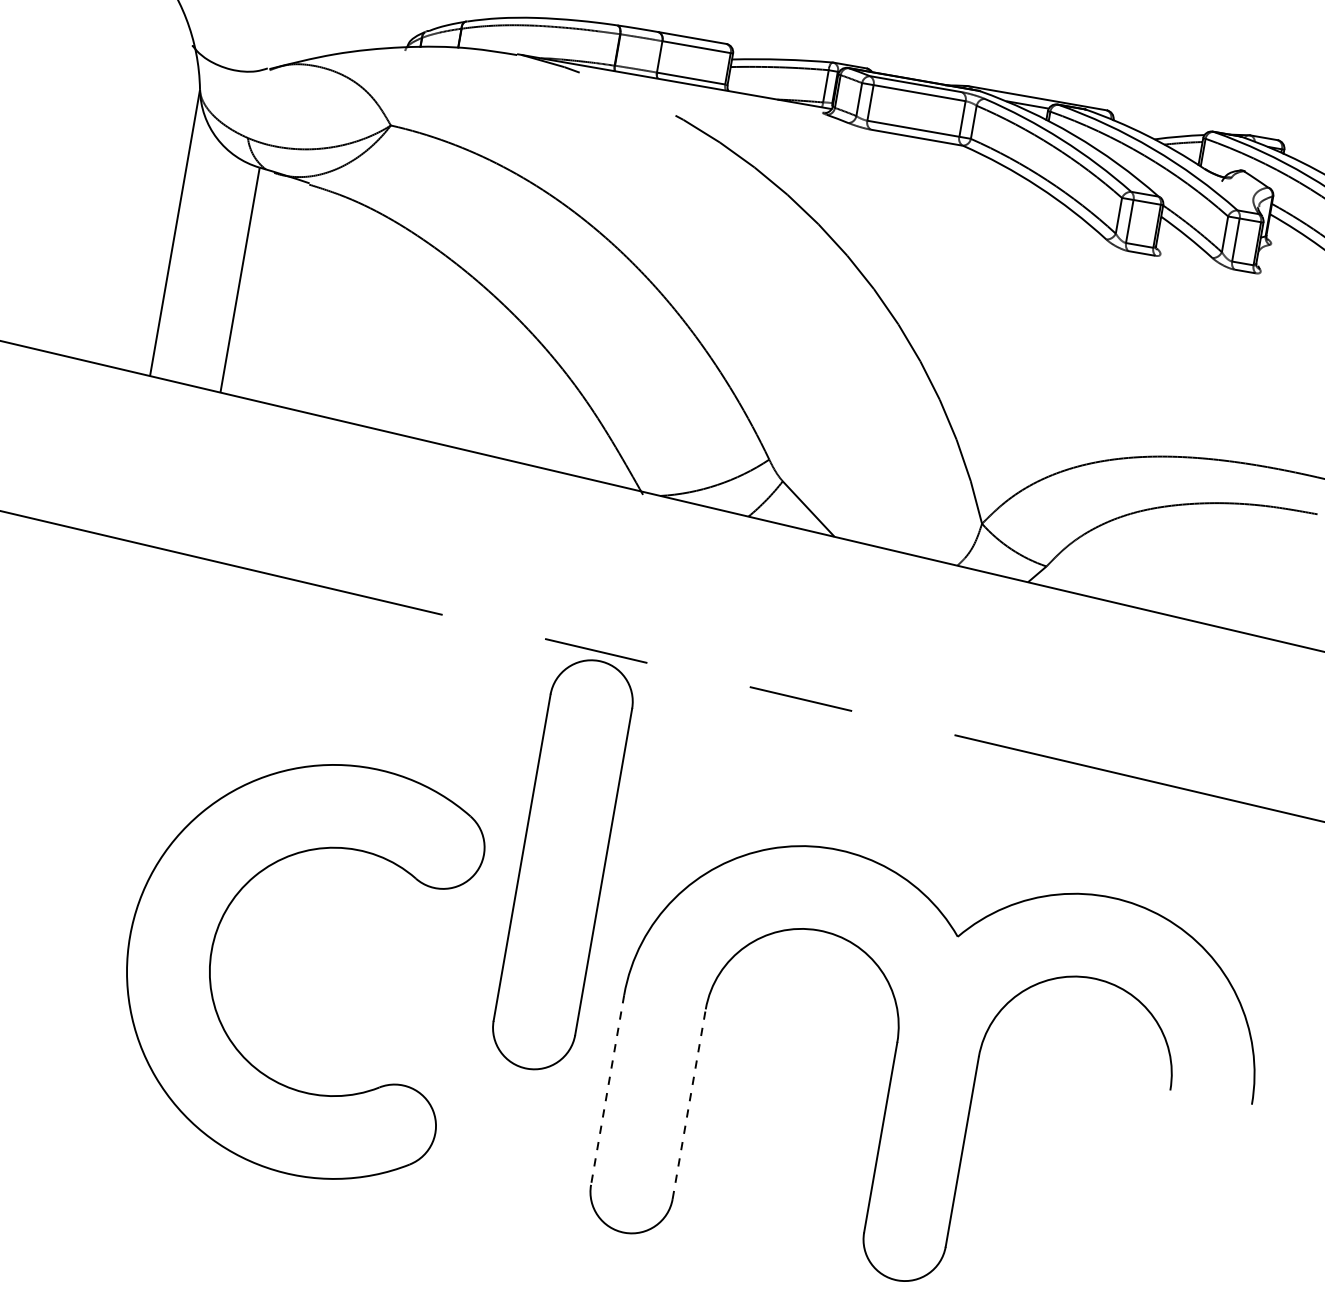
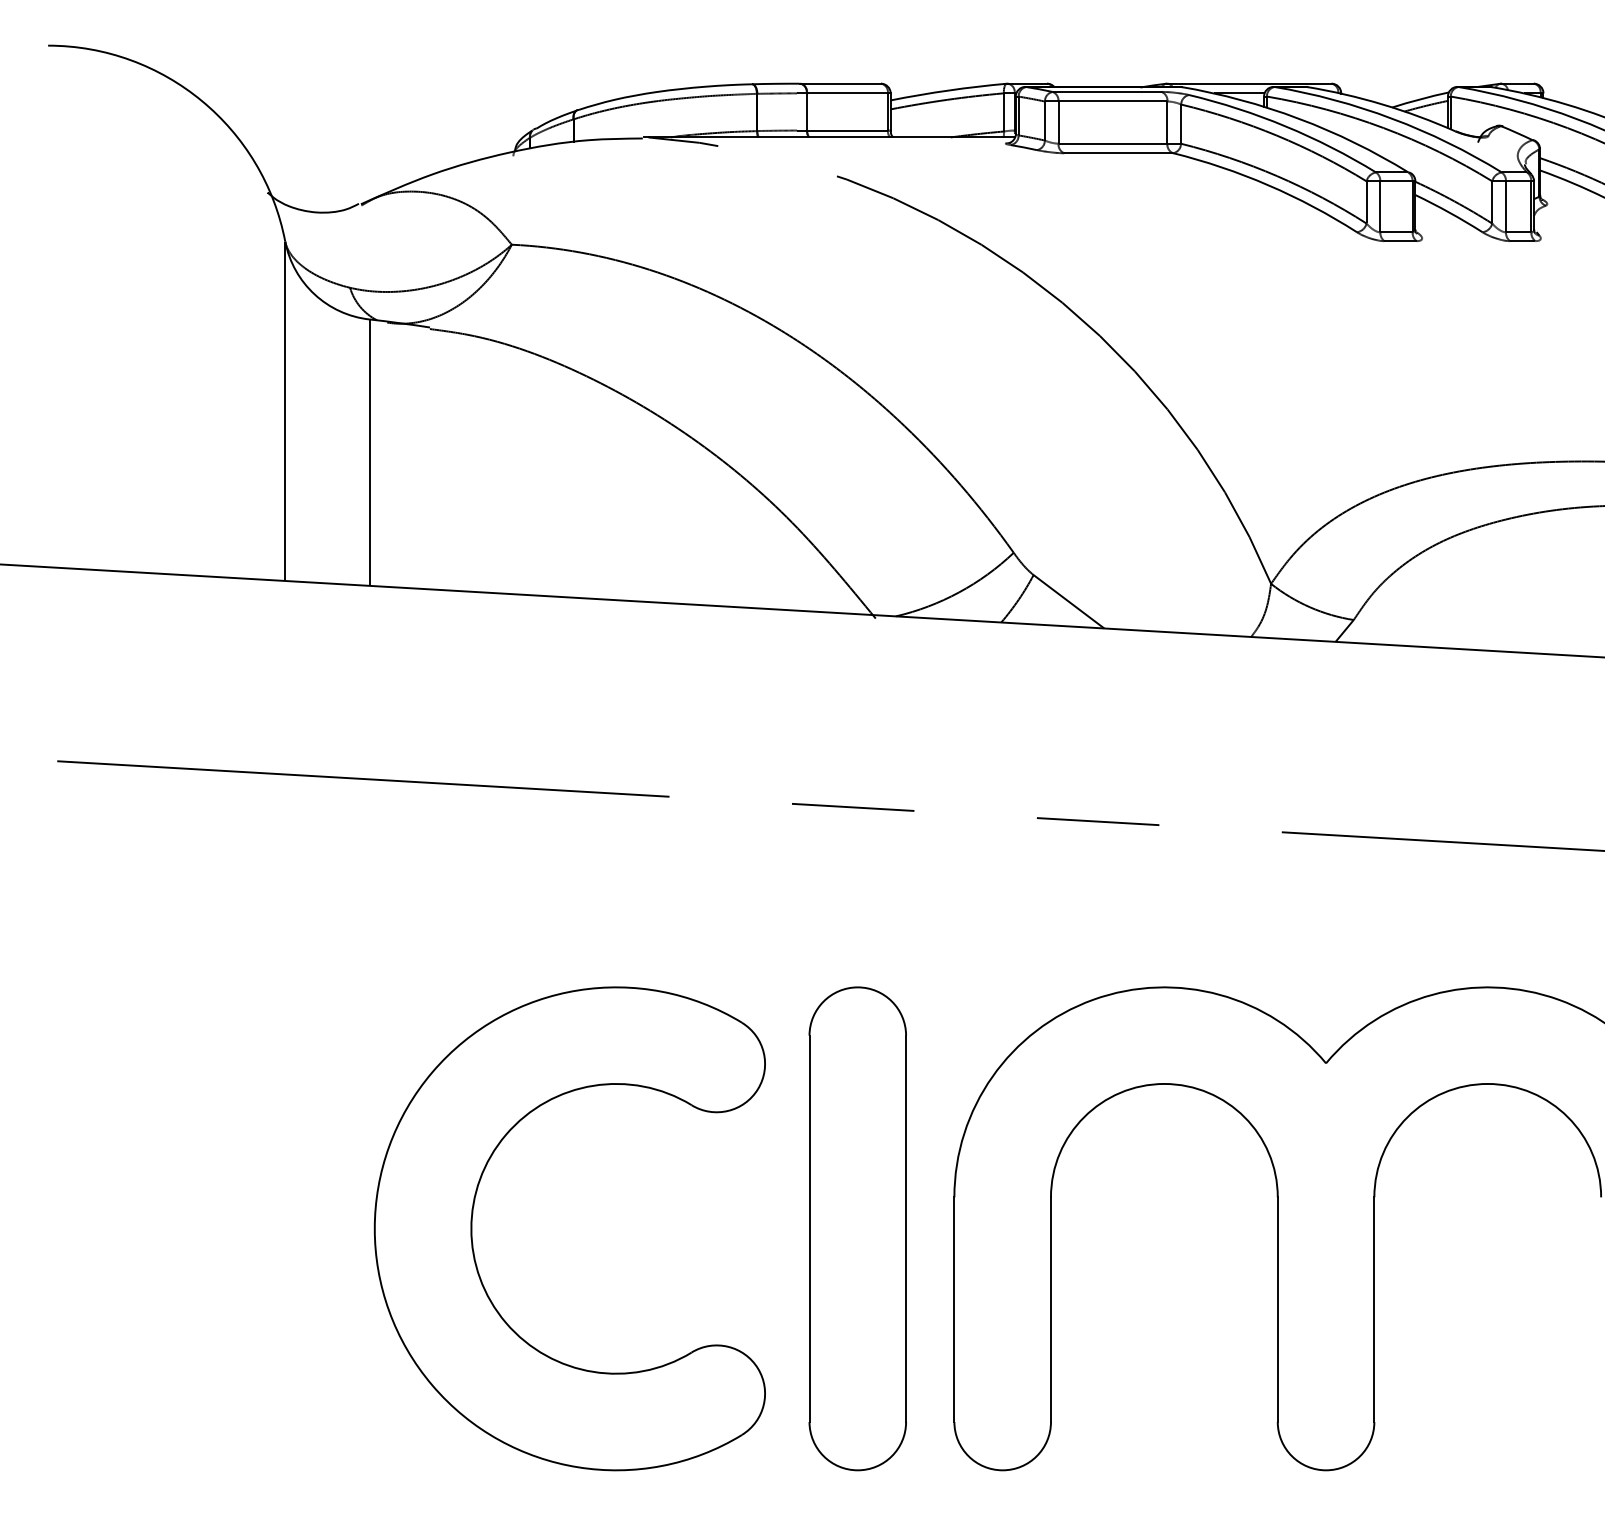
part: (562, 864) -> (857, 1228), moved
line: (607, 1090) -> (954, 1310), dashed -> solid
line: (688, 1104) -> (1050, 1309), dashed -> solid

